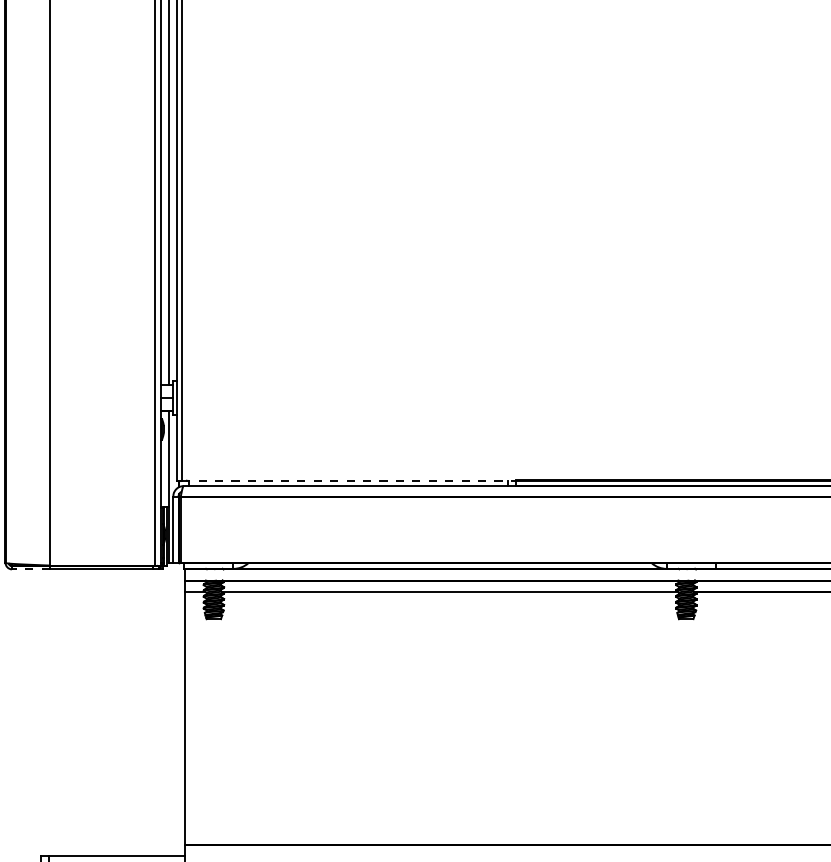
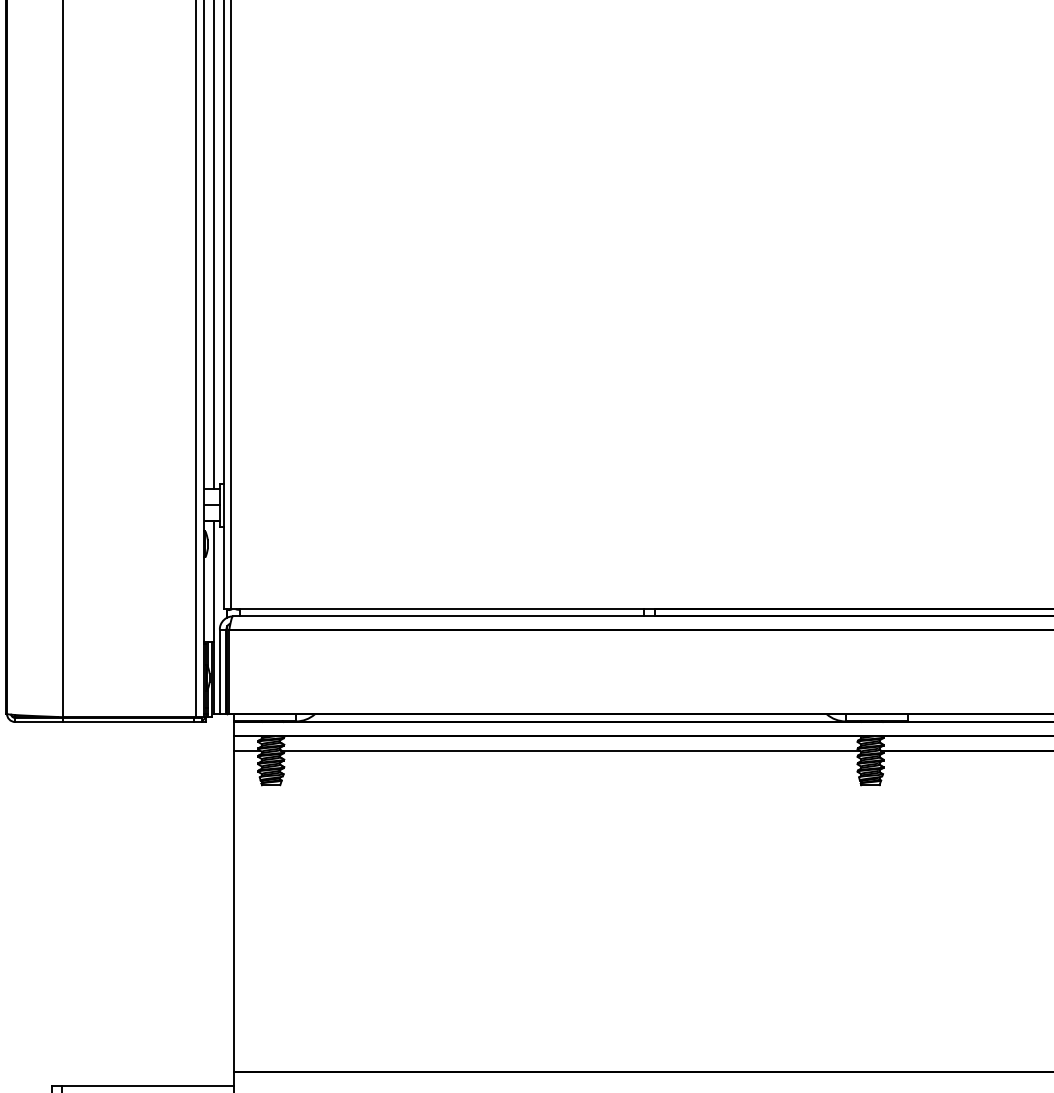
line: (348, 480) -> (442, 609), dashed -> solid
line: (30, 569) -> (38, 722), dashed -> solid

